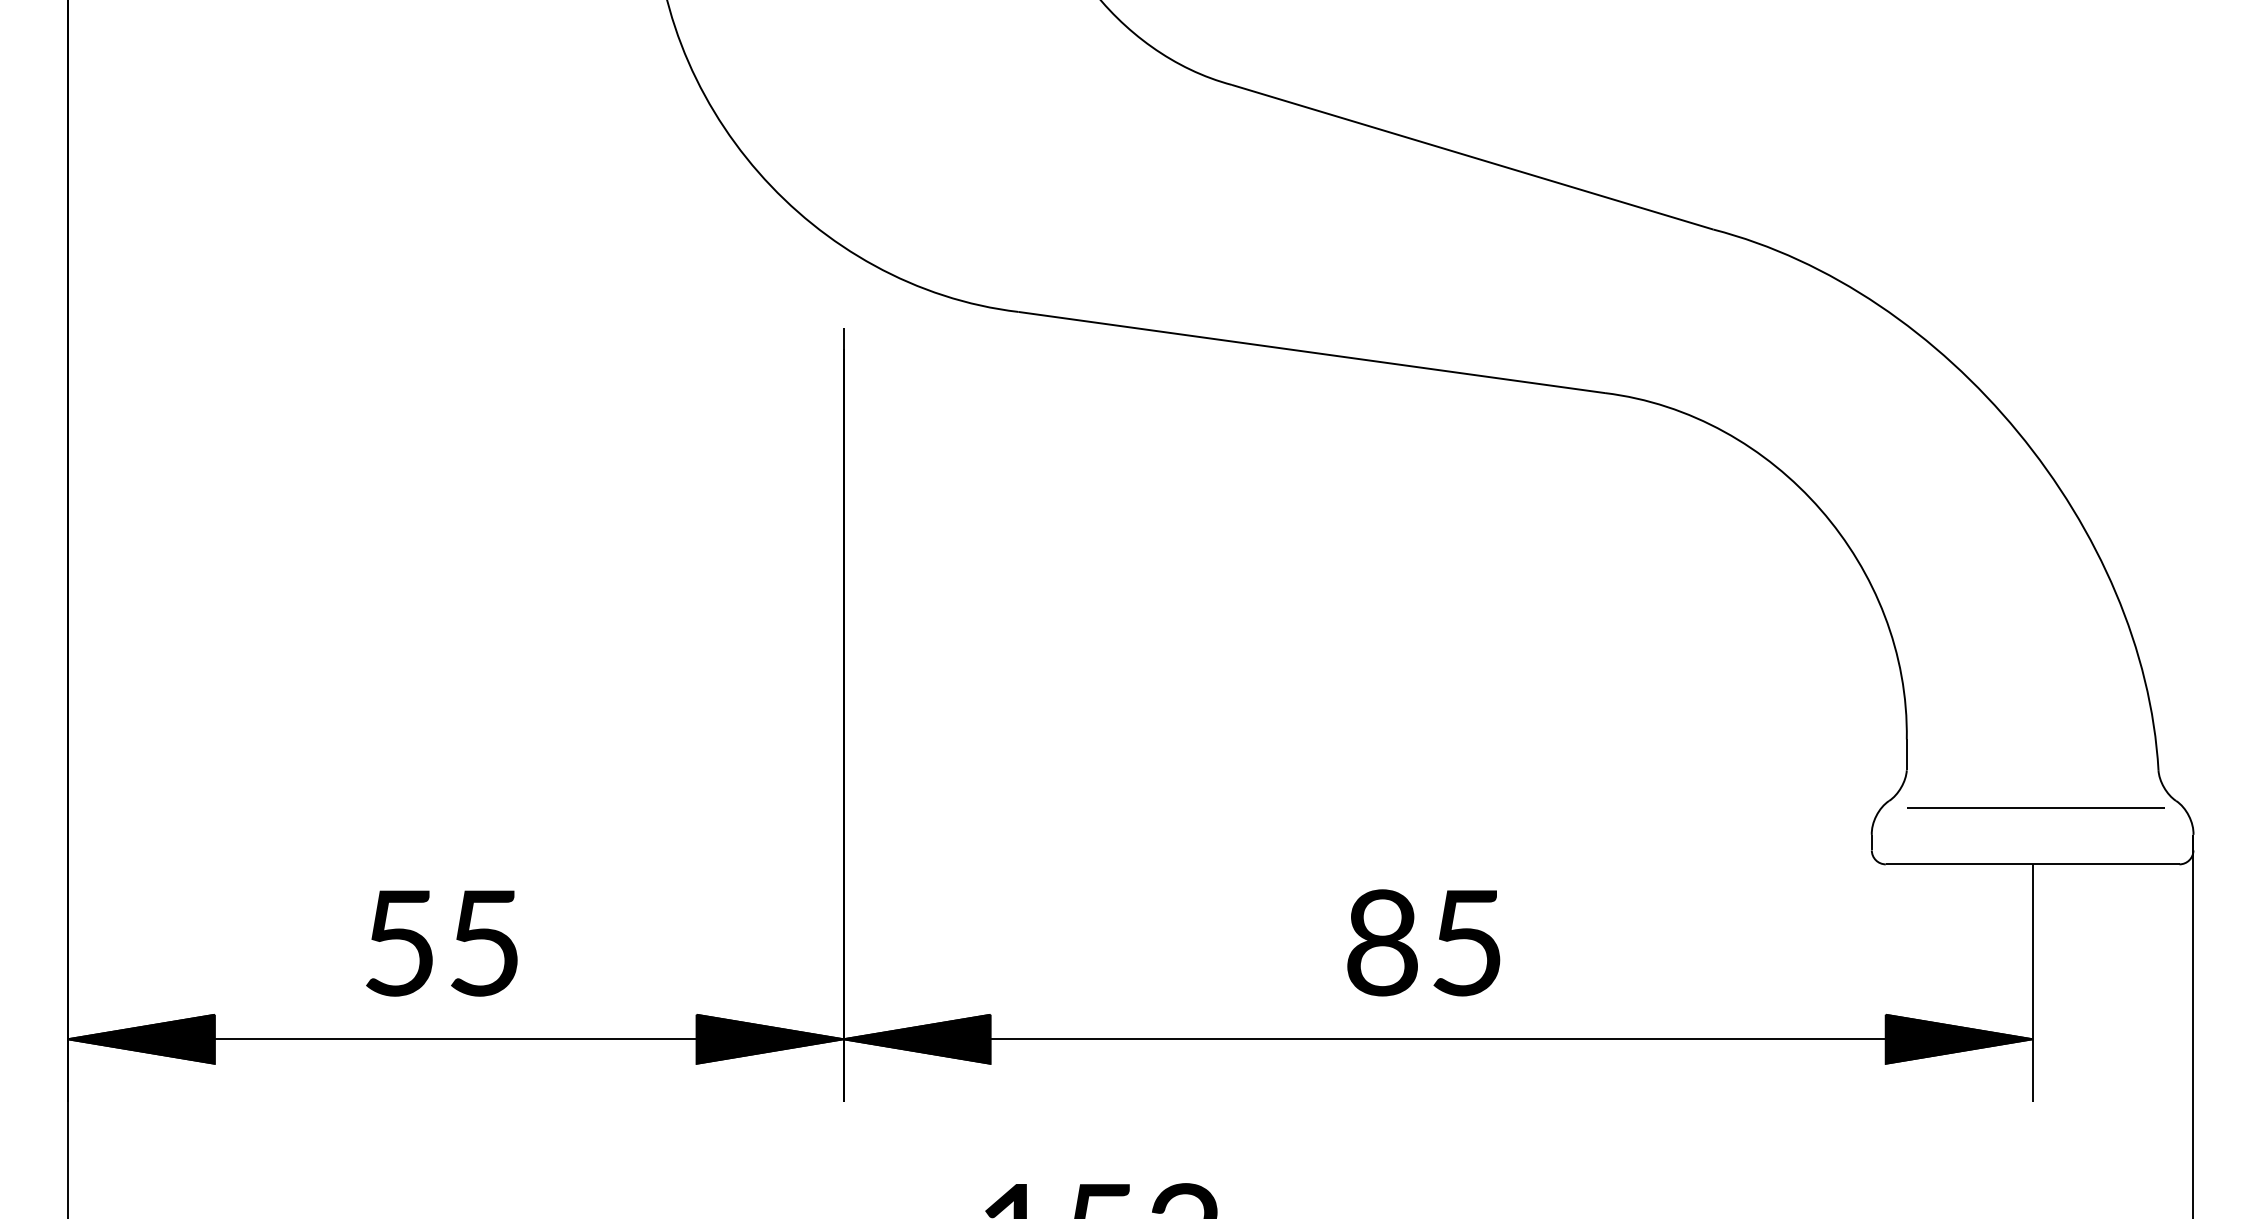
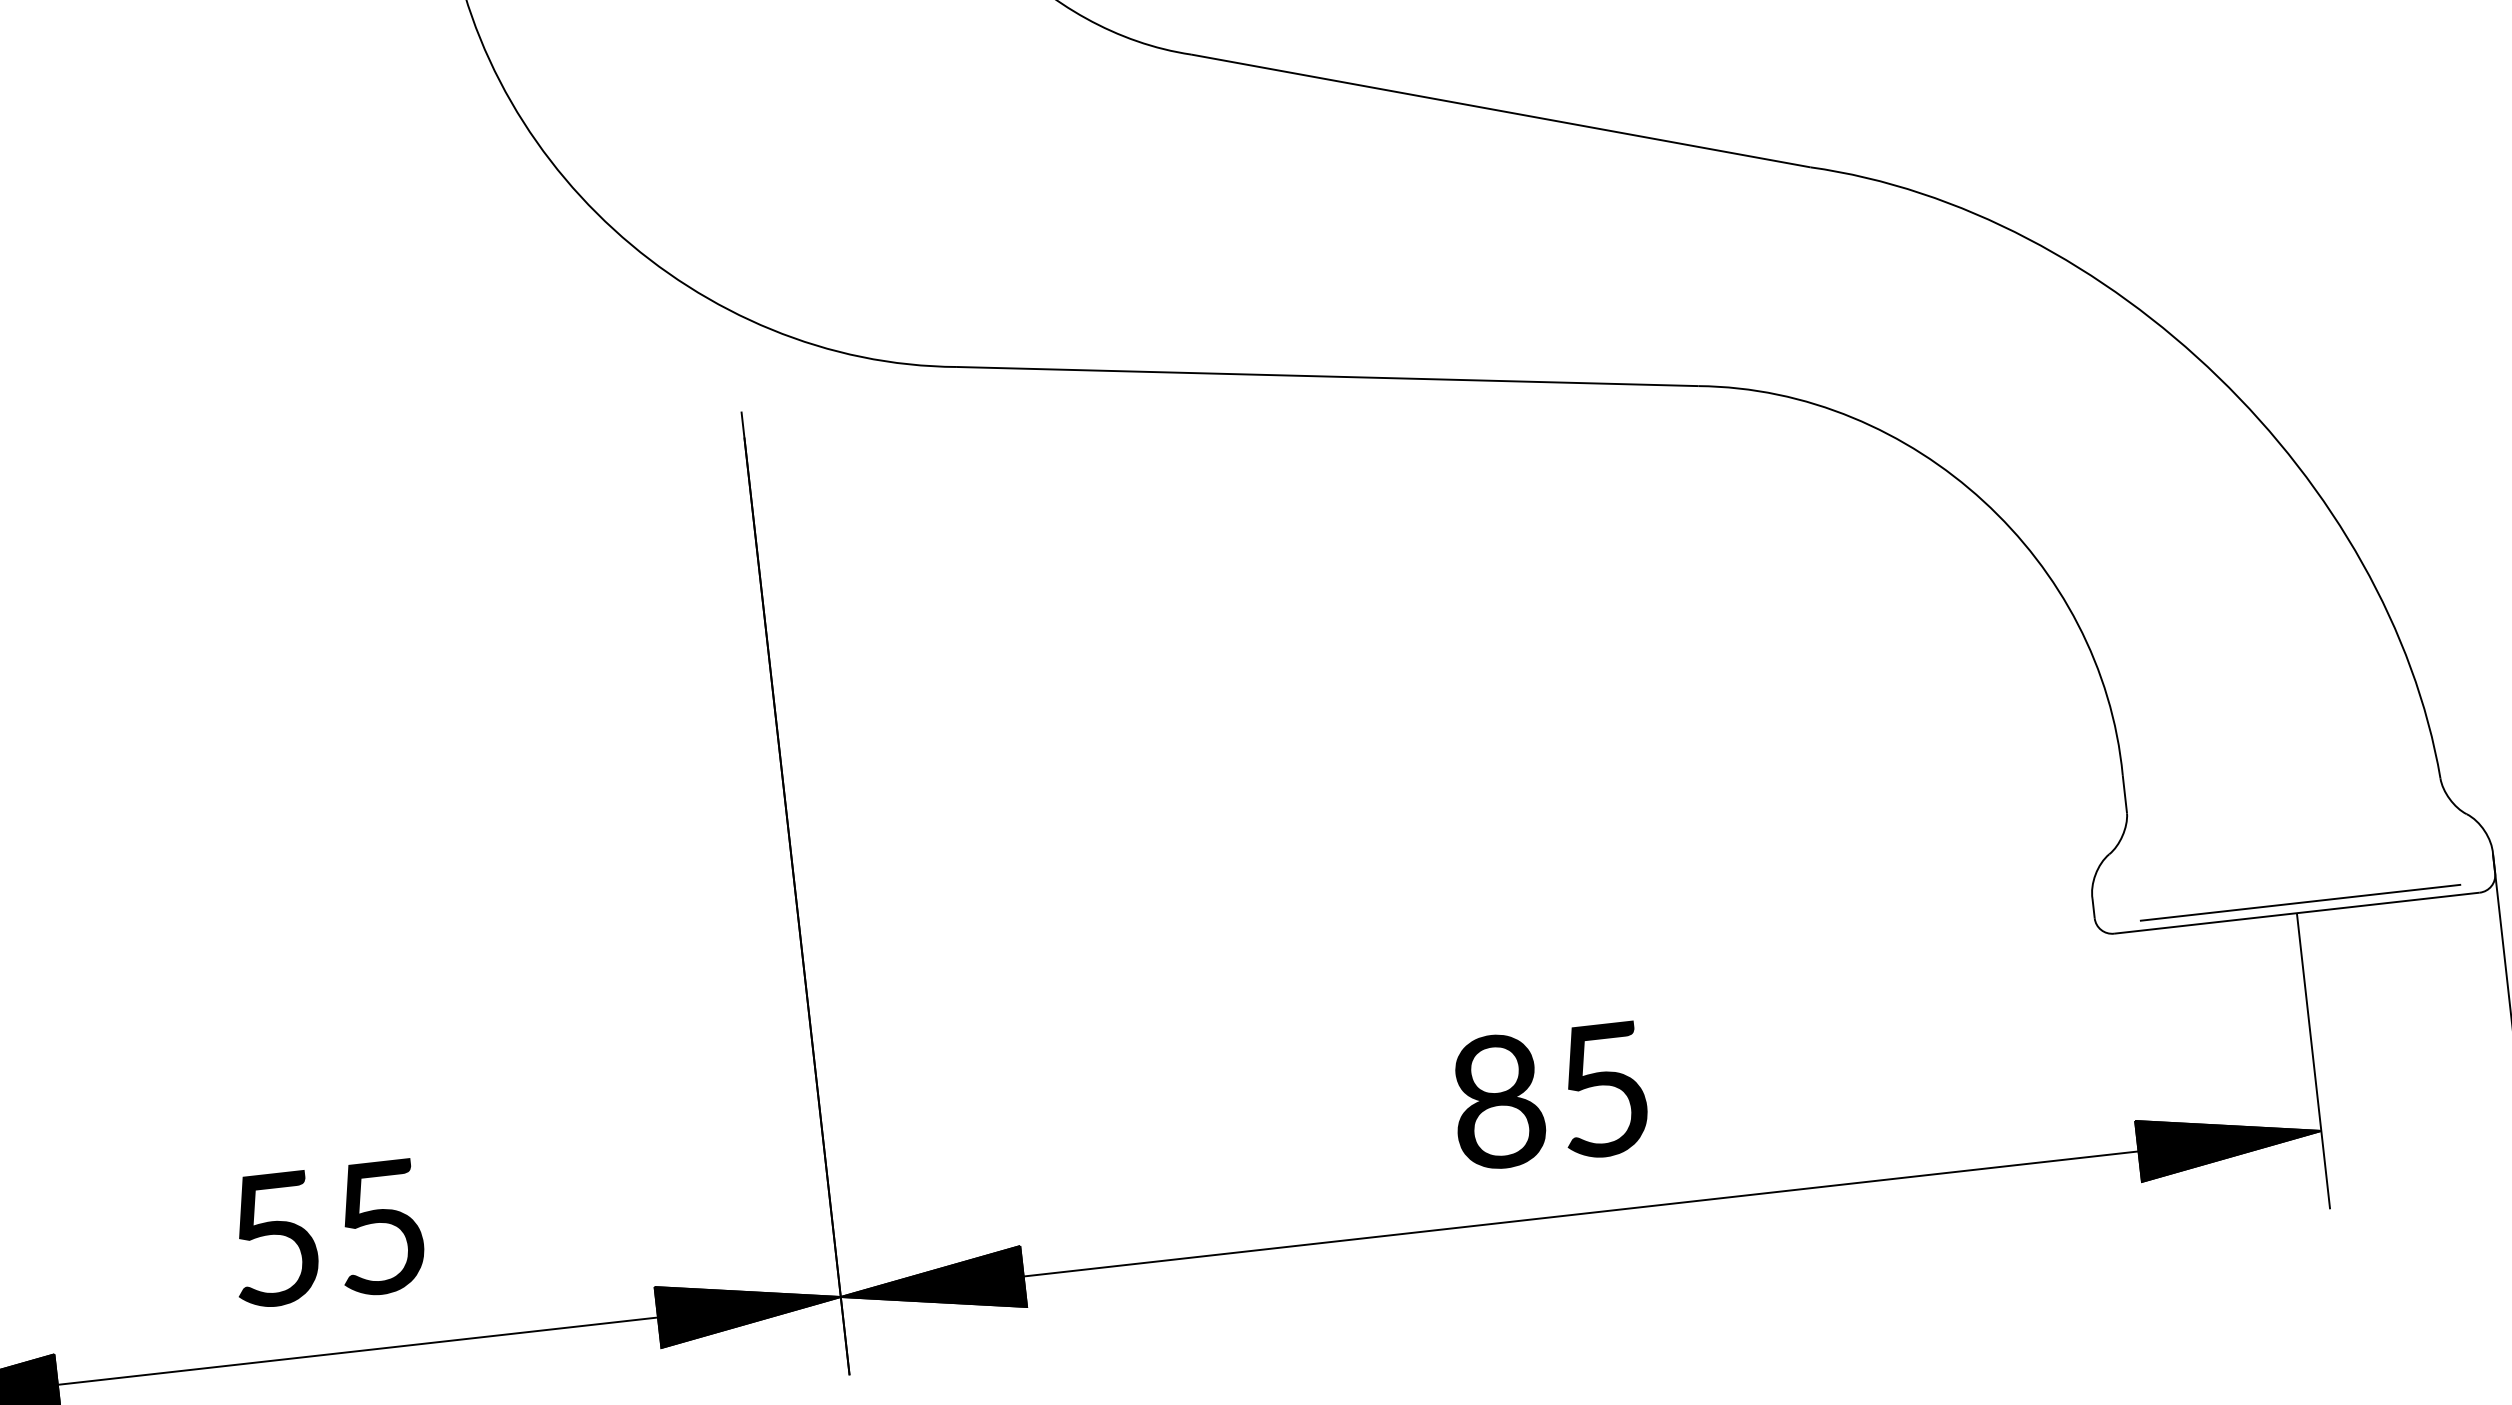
line: (2035, 807) -> (2299, 901), moved

